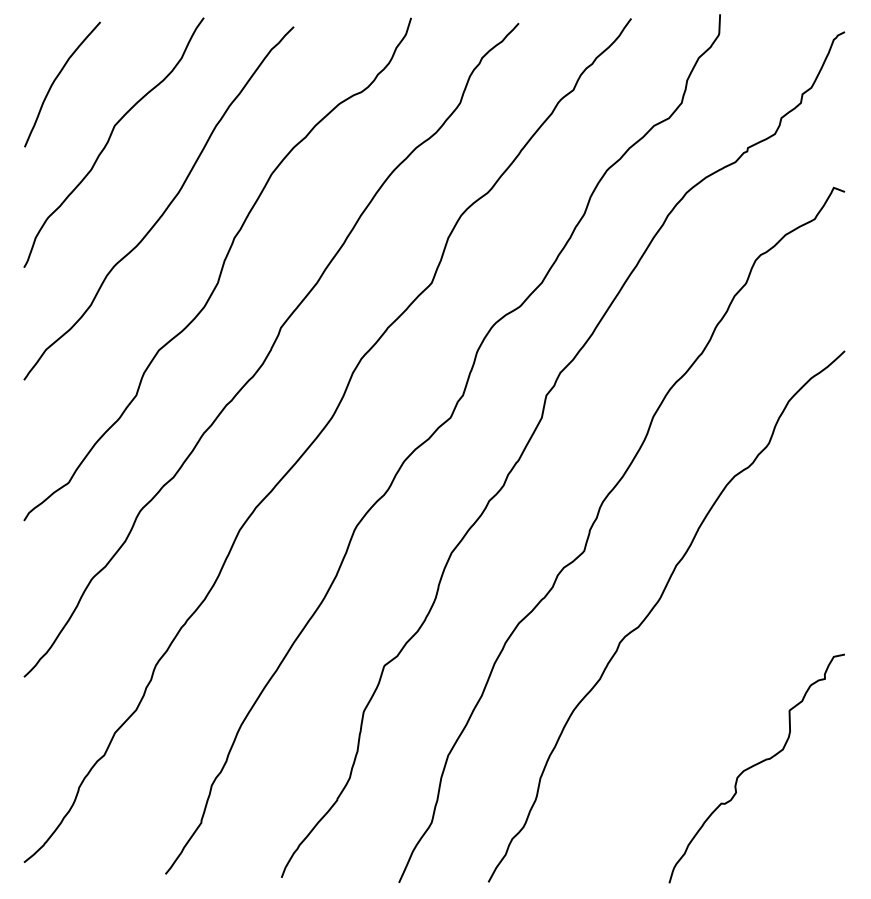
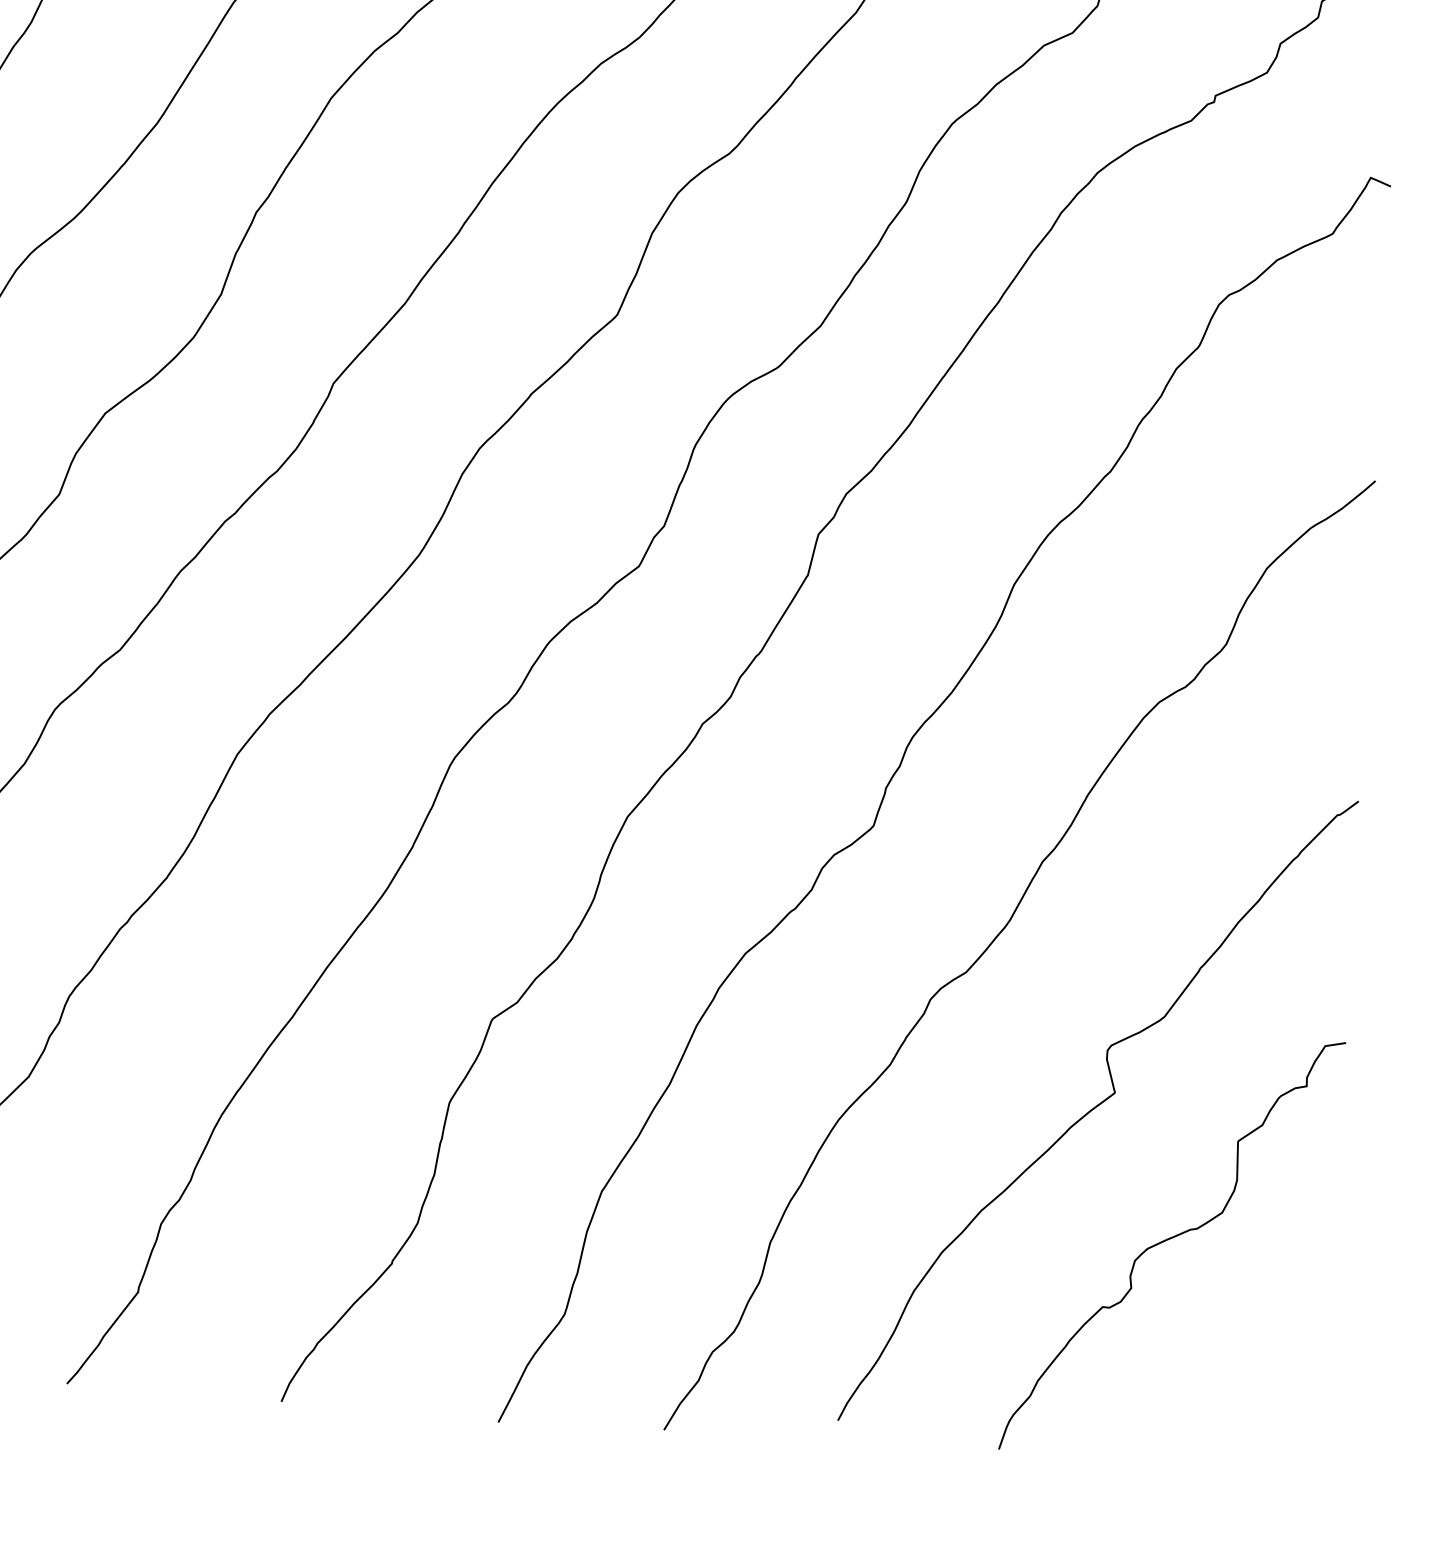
curve: (713, 696) -> (1098, 1107), added

